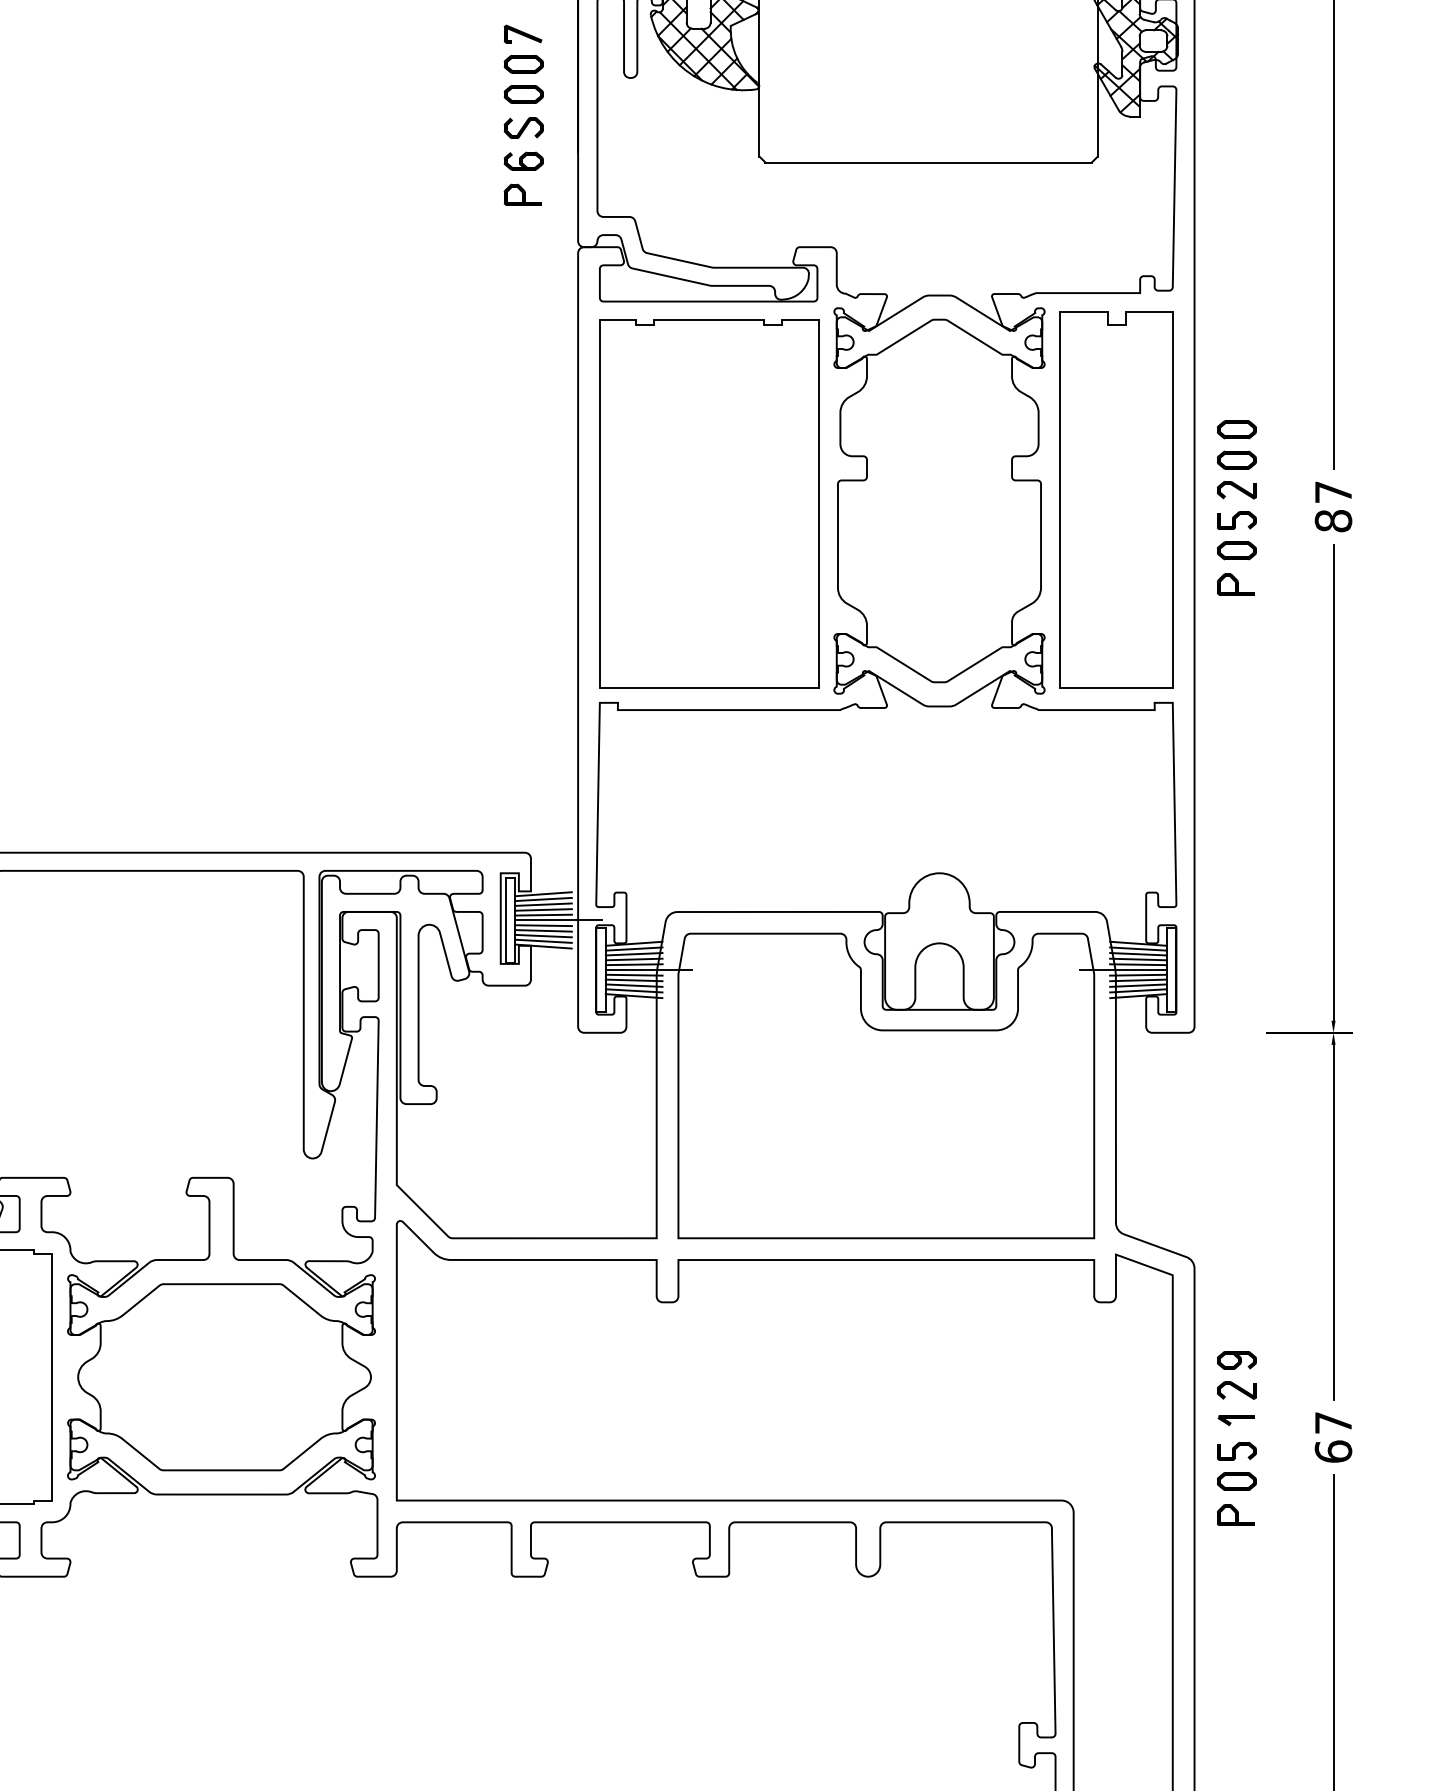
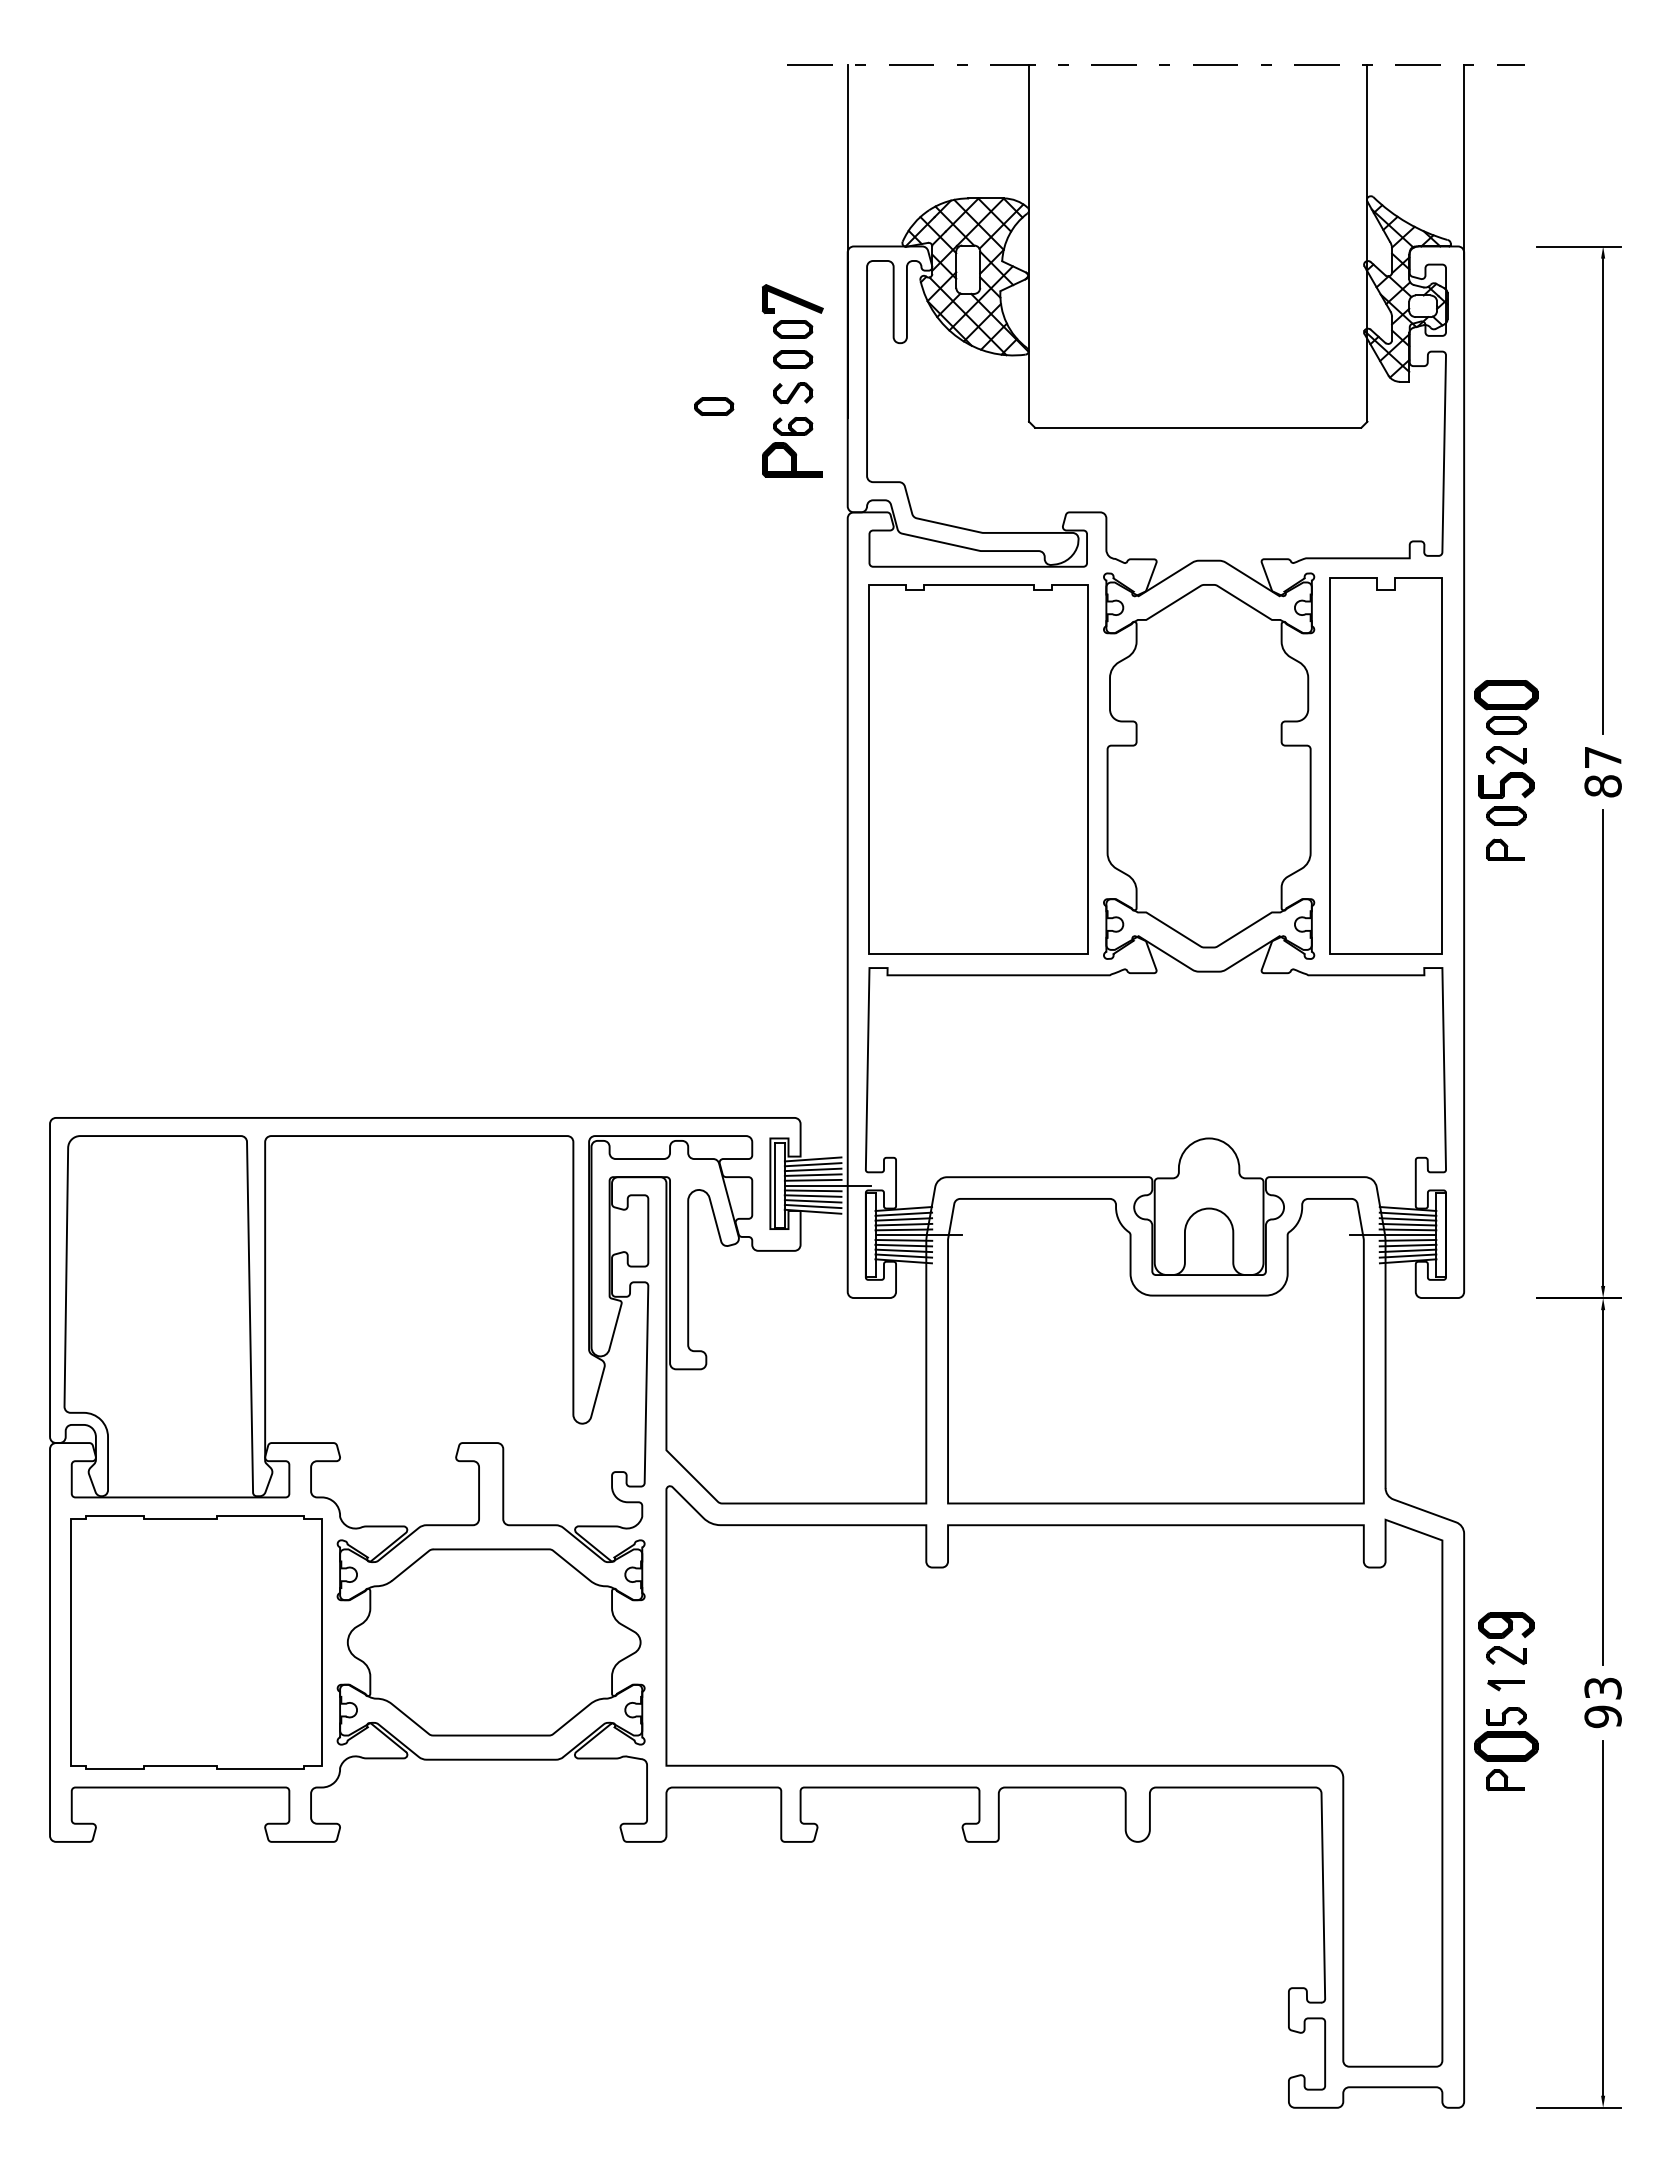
part: (522, 34) -> (792, 299), size x1.6
part: (444, 141) -> (714, 406), added
part: (521, 194) -> (791, 459), size x1.6
part: (1236, 429) -> (1506, 694), size x1.6
part: (1236, 520) -> (1506, 785), size x1.4
part: (1236, 1360) -> (1506, 1625), size x1.4
text: (1332, 1437) -> (1602, 1702), 67 -> 93
part: (1236, 1481) -> (1506, 1746), size x1.6

